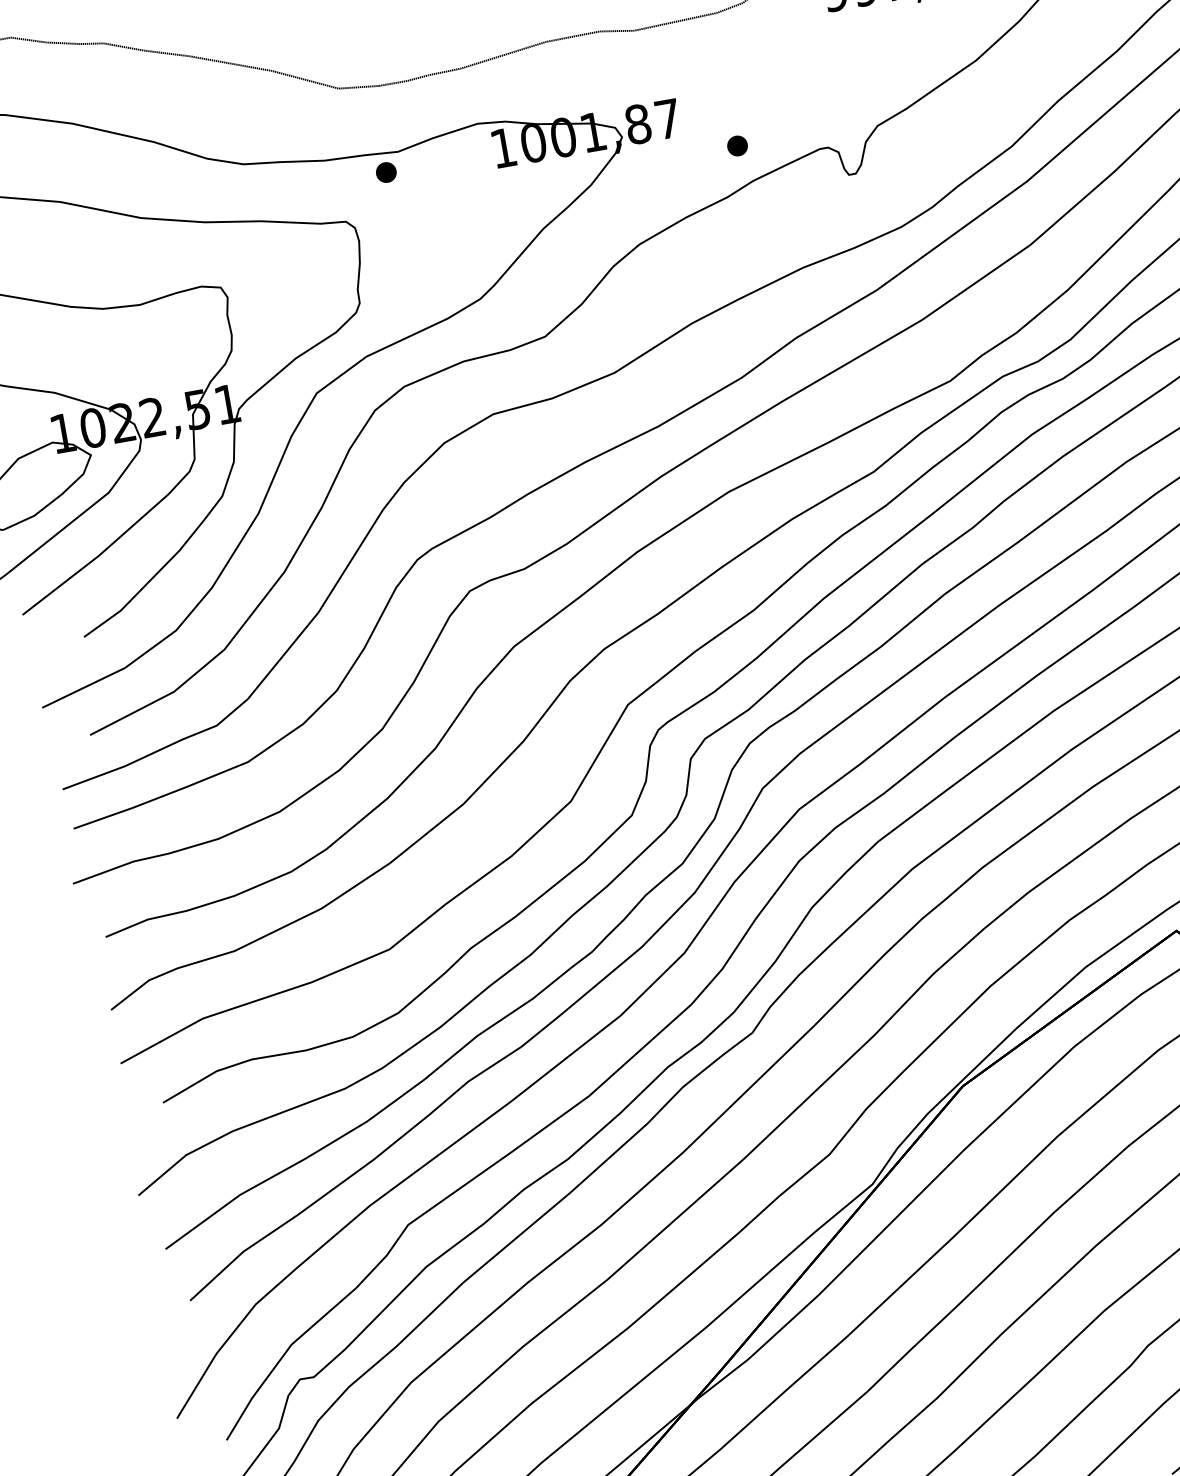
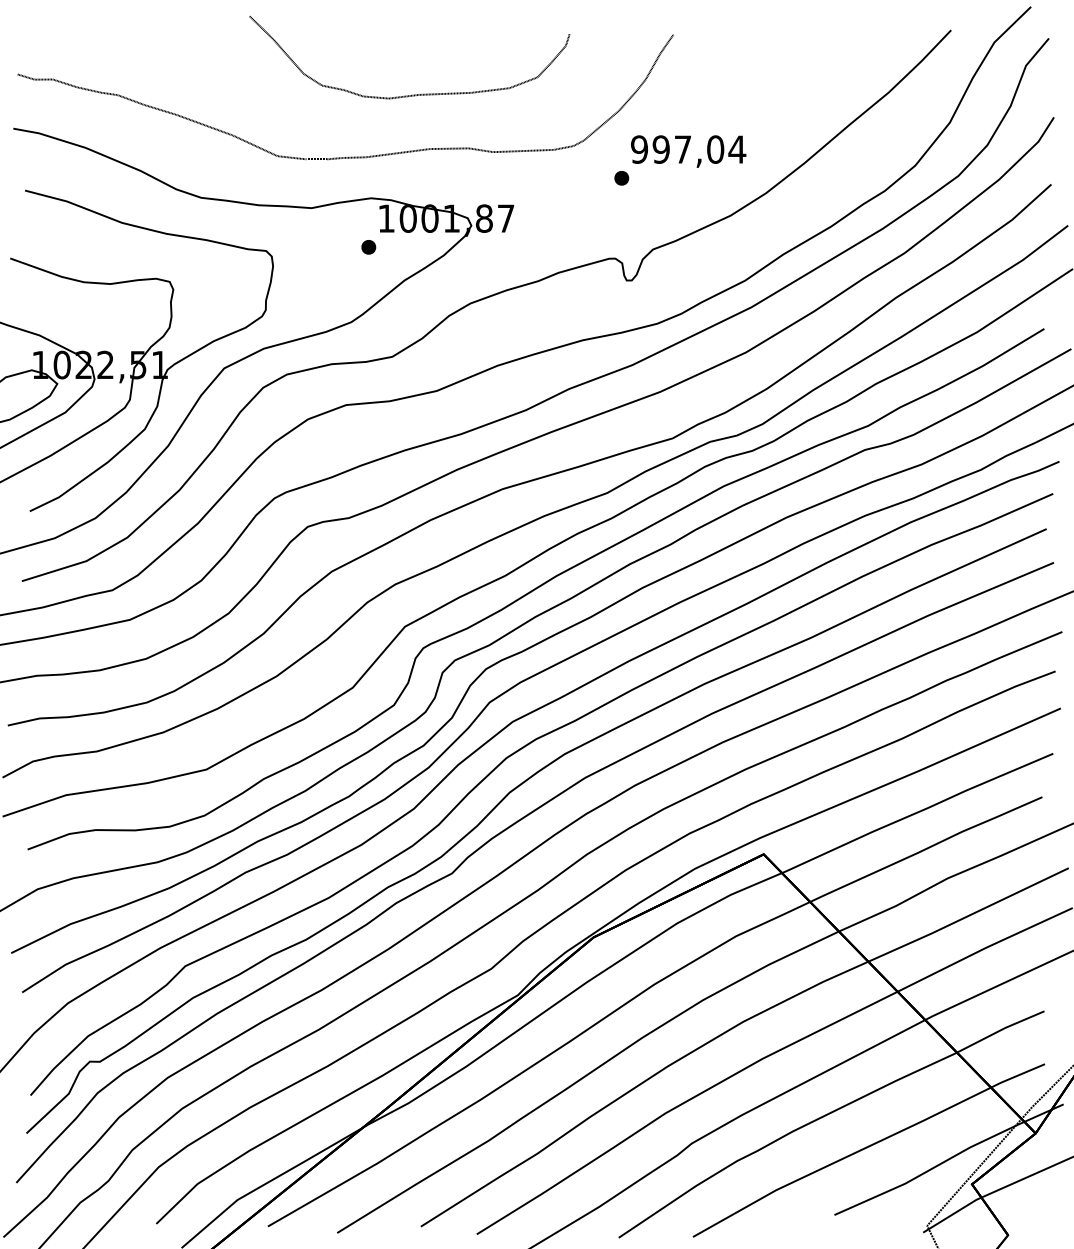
part: (737, 146) -> (621, 178), moved
part: (385, 172) -> (368, 247), moved

